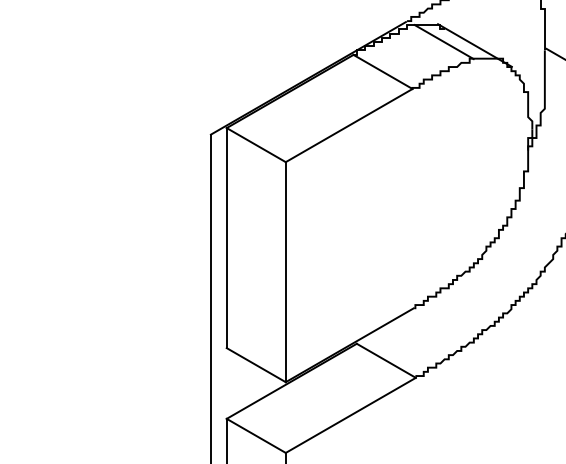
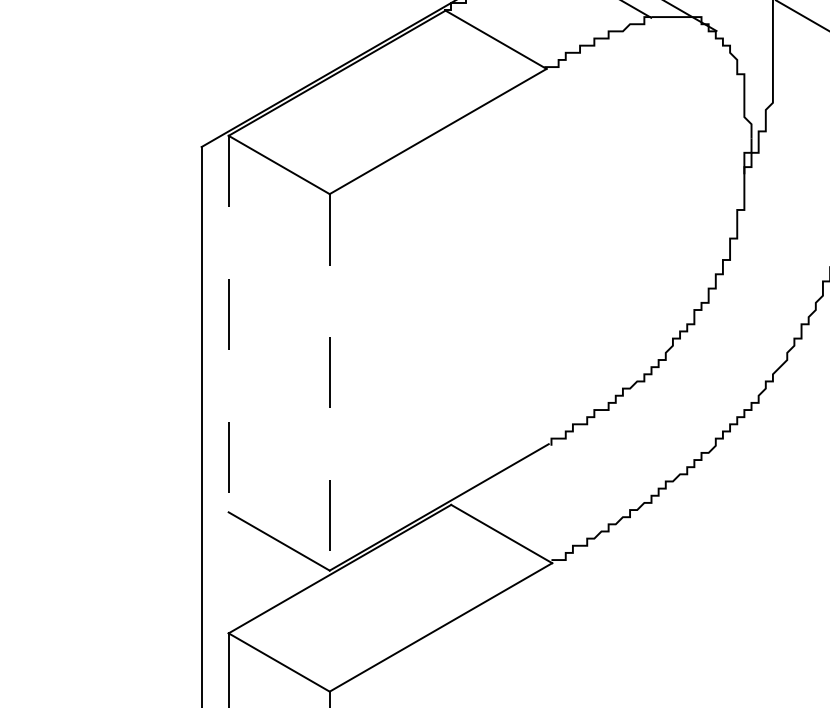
line: (226, 238) -> (228, 324), solid -> dashed
line: (285, 272) -> (329, 382), solid -> dashed

